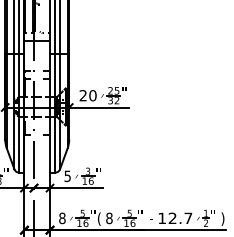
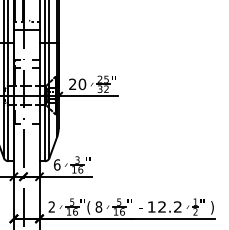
text: (67, 176) -> (56, 165), 5 -> 6
text: (188, 217) -> (177, 206), 12.7 -> 12.2
text: (62, 218) -> (51, 207), 8 -> 2

